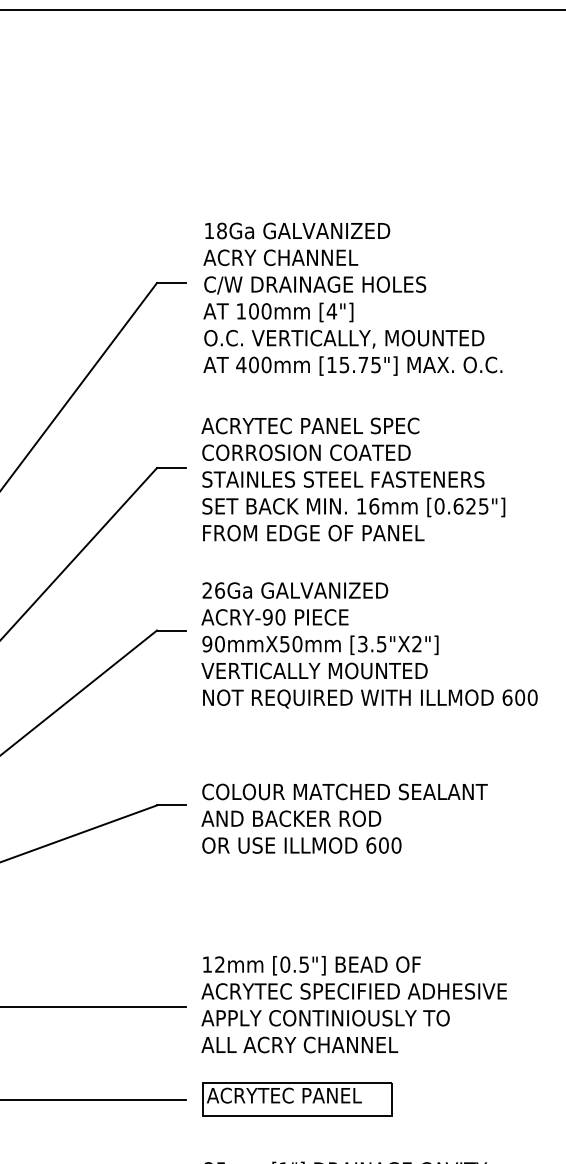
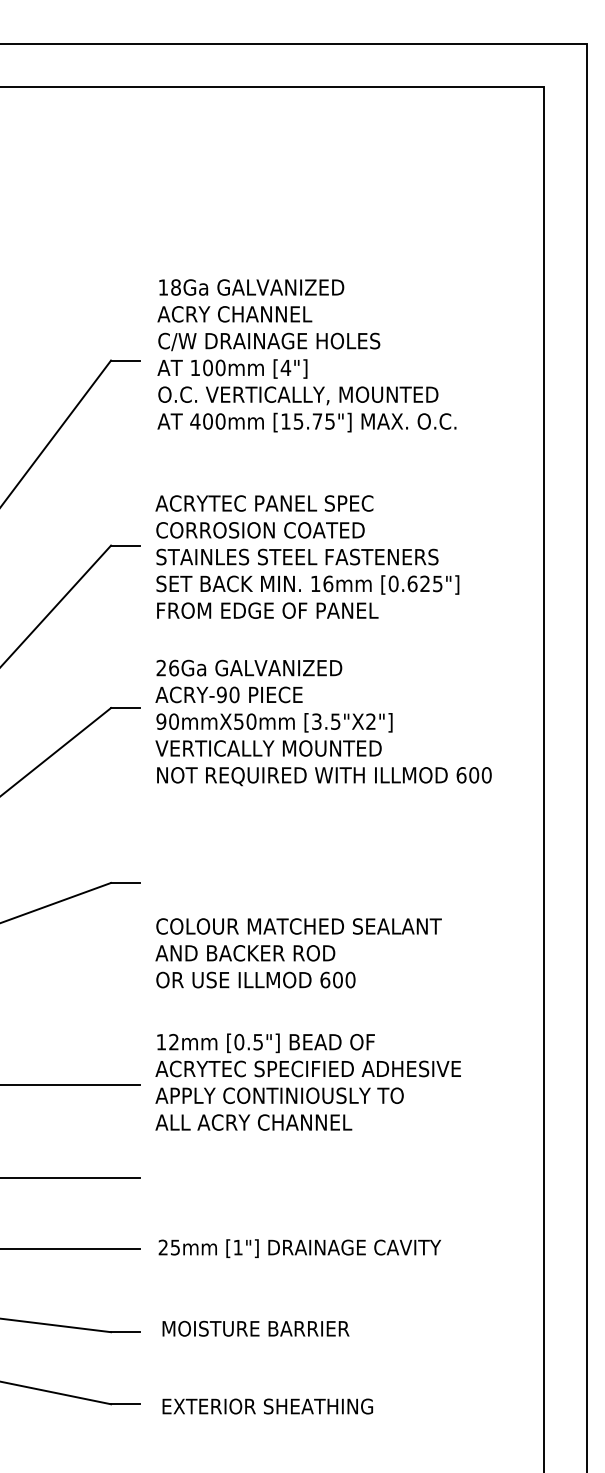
text: (352, 298) -> (306, 355), moved
text: (344, 818) -> (298, 953), moved
part: (297, 1099) -> (251, 1177), removed

